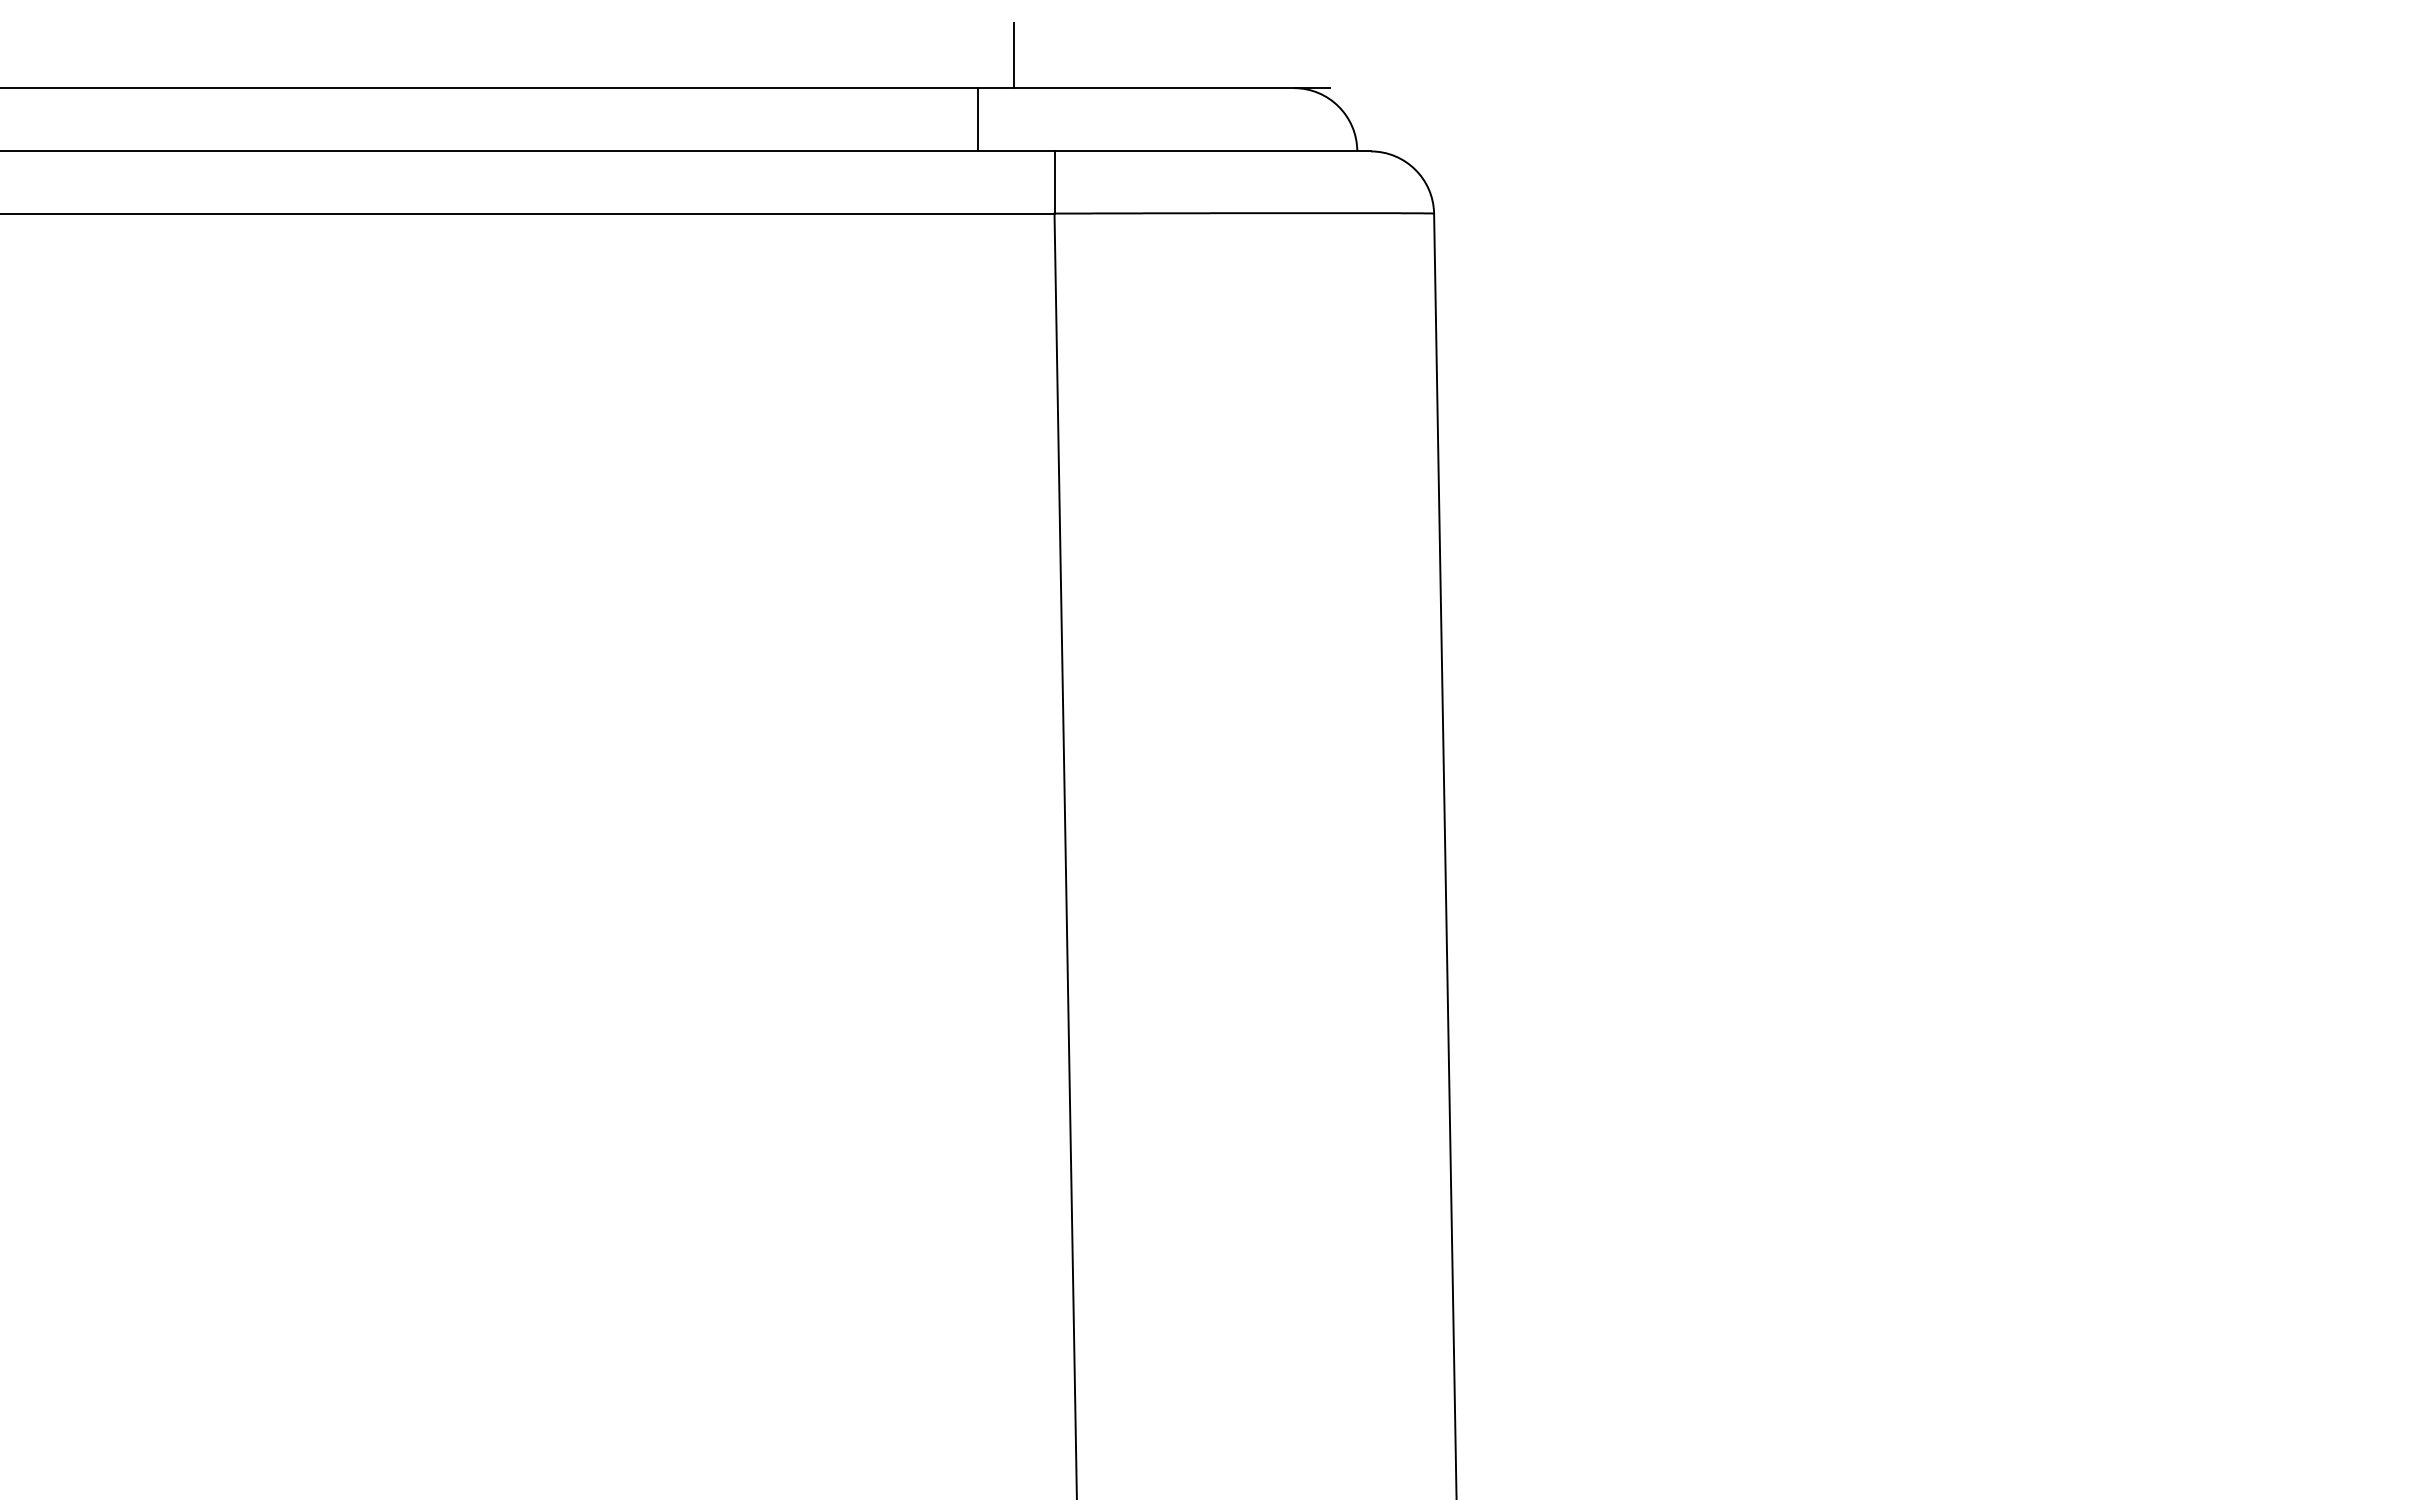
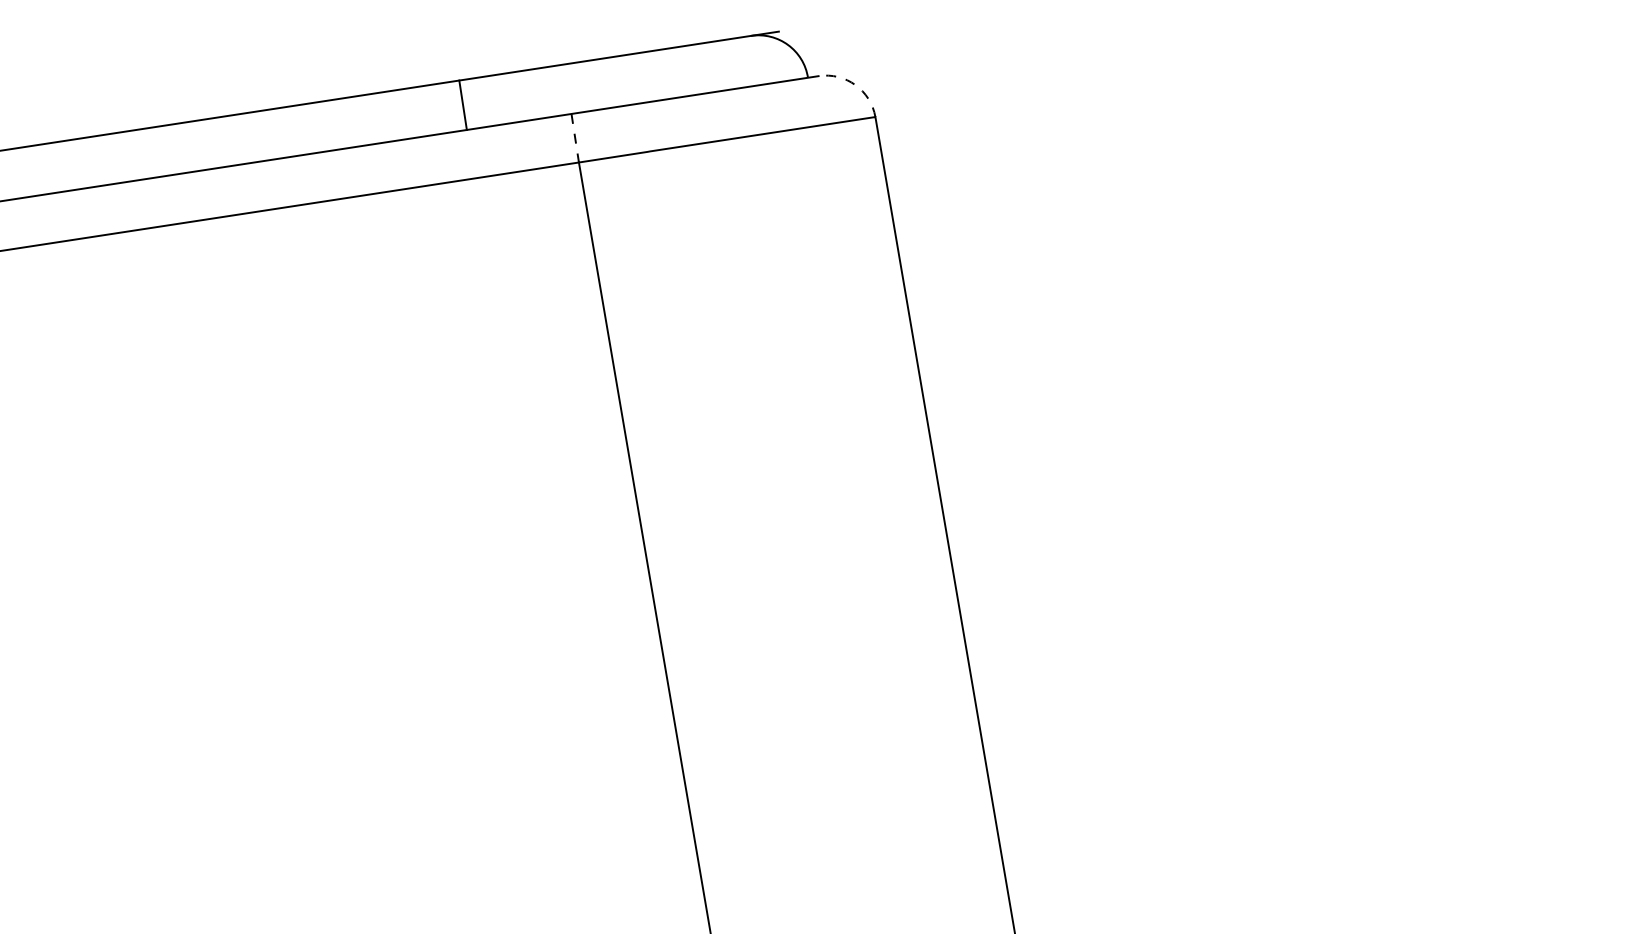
line: (1013, 55) -> (528, 43), removed
line: (977, 119) -> (463, 105), moved
arc: (1415, 169) -> (855, 84), solid -> dashed
line: (1054, 182) -> (575, 138), solid -> dashed

